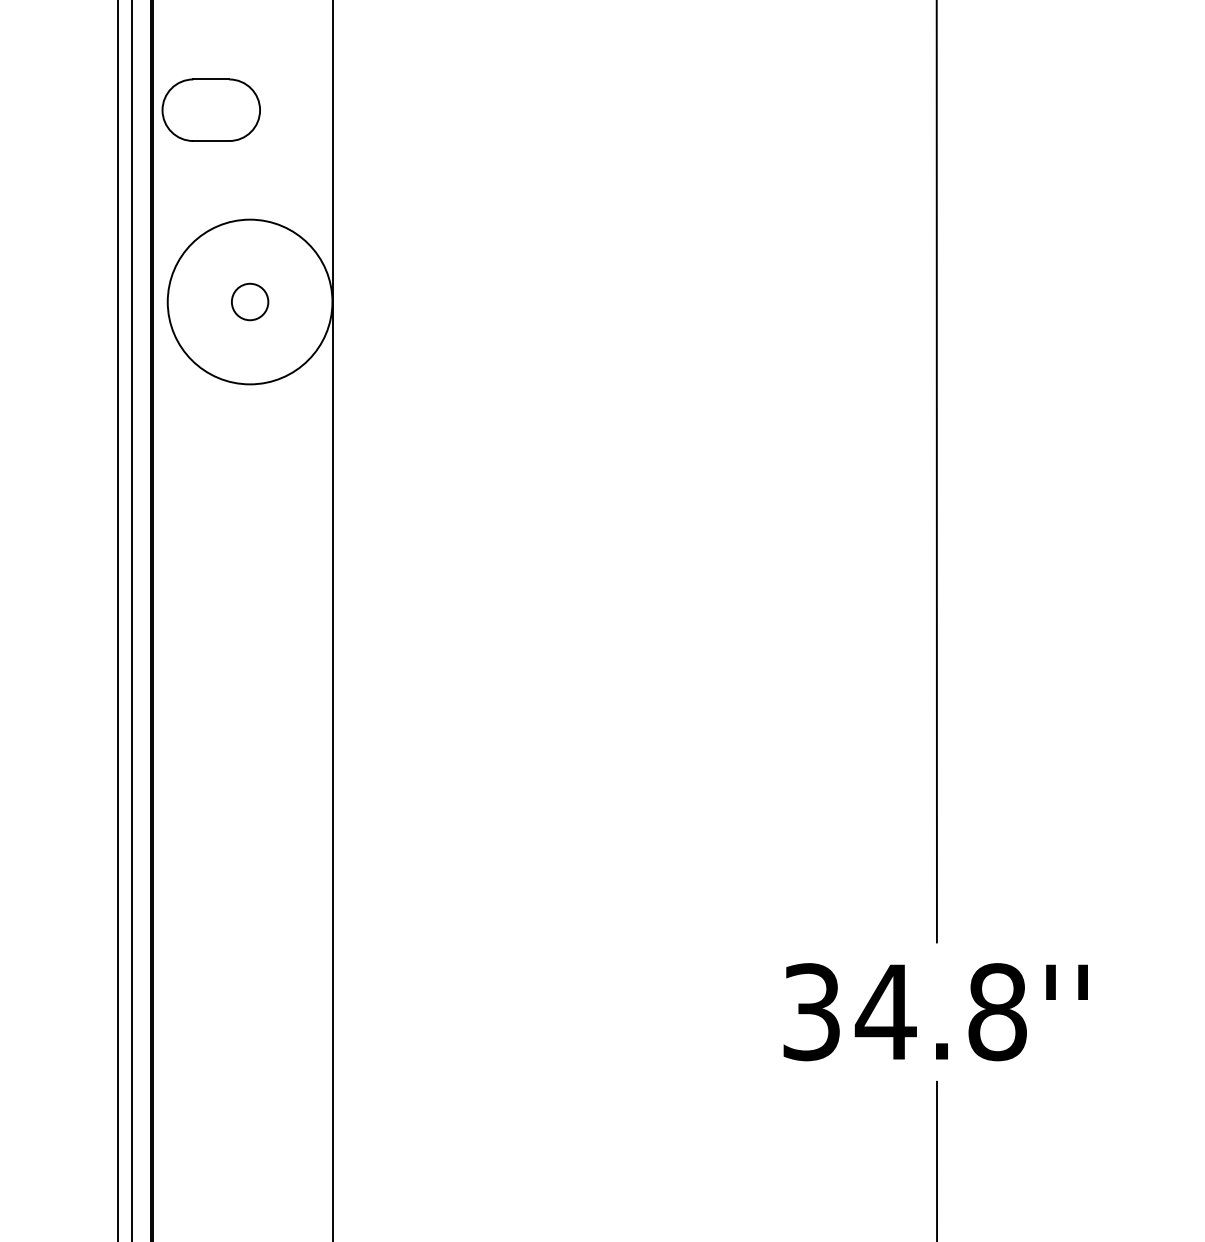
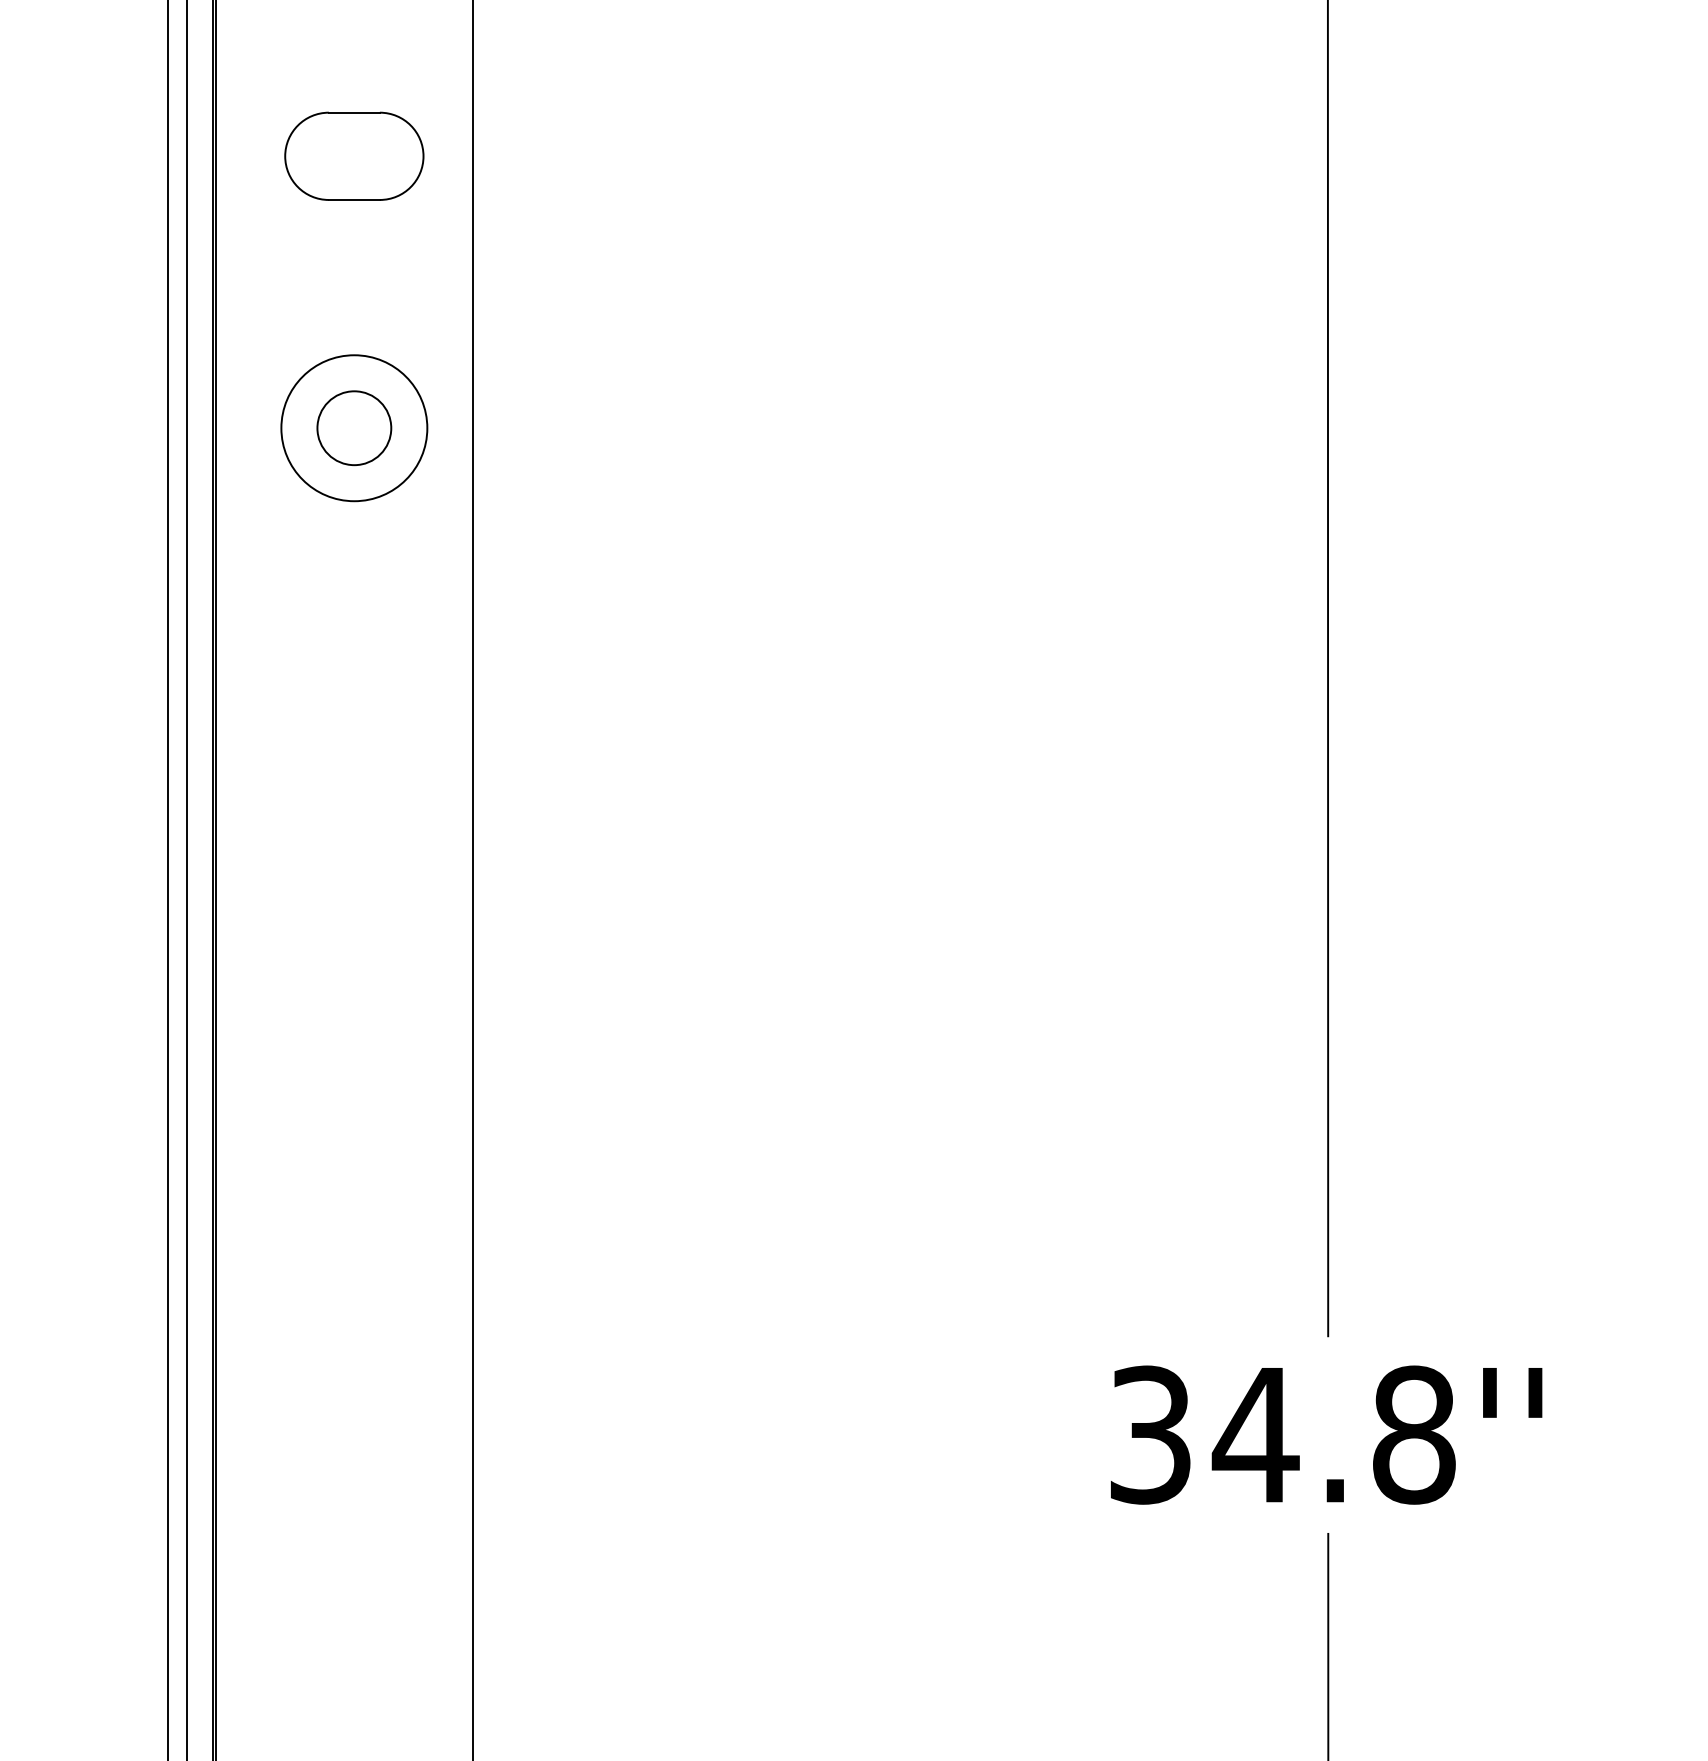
part: (211, 109) -> (354, 155), moved
circle: (250, 302) -> (354, 428), size x0.62
circle: (250, 302) -> (354, 428), size x1.43

